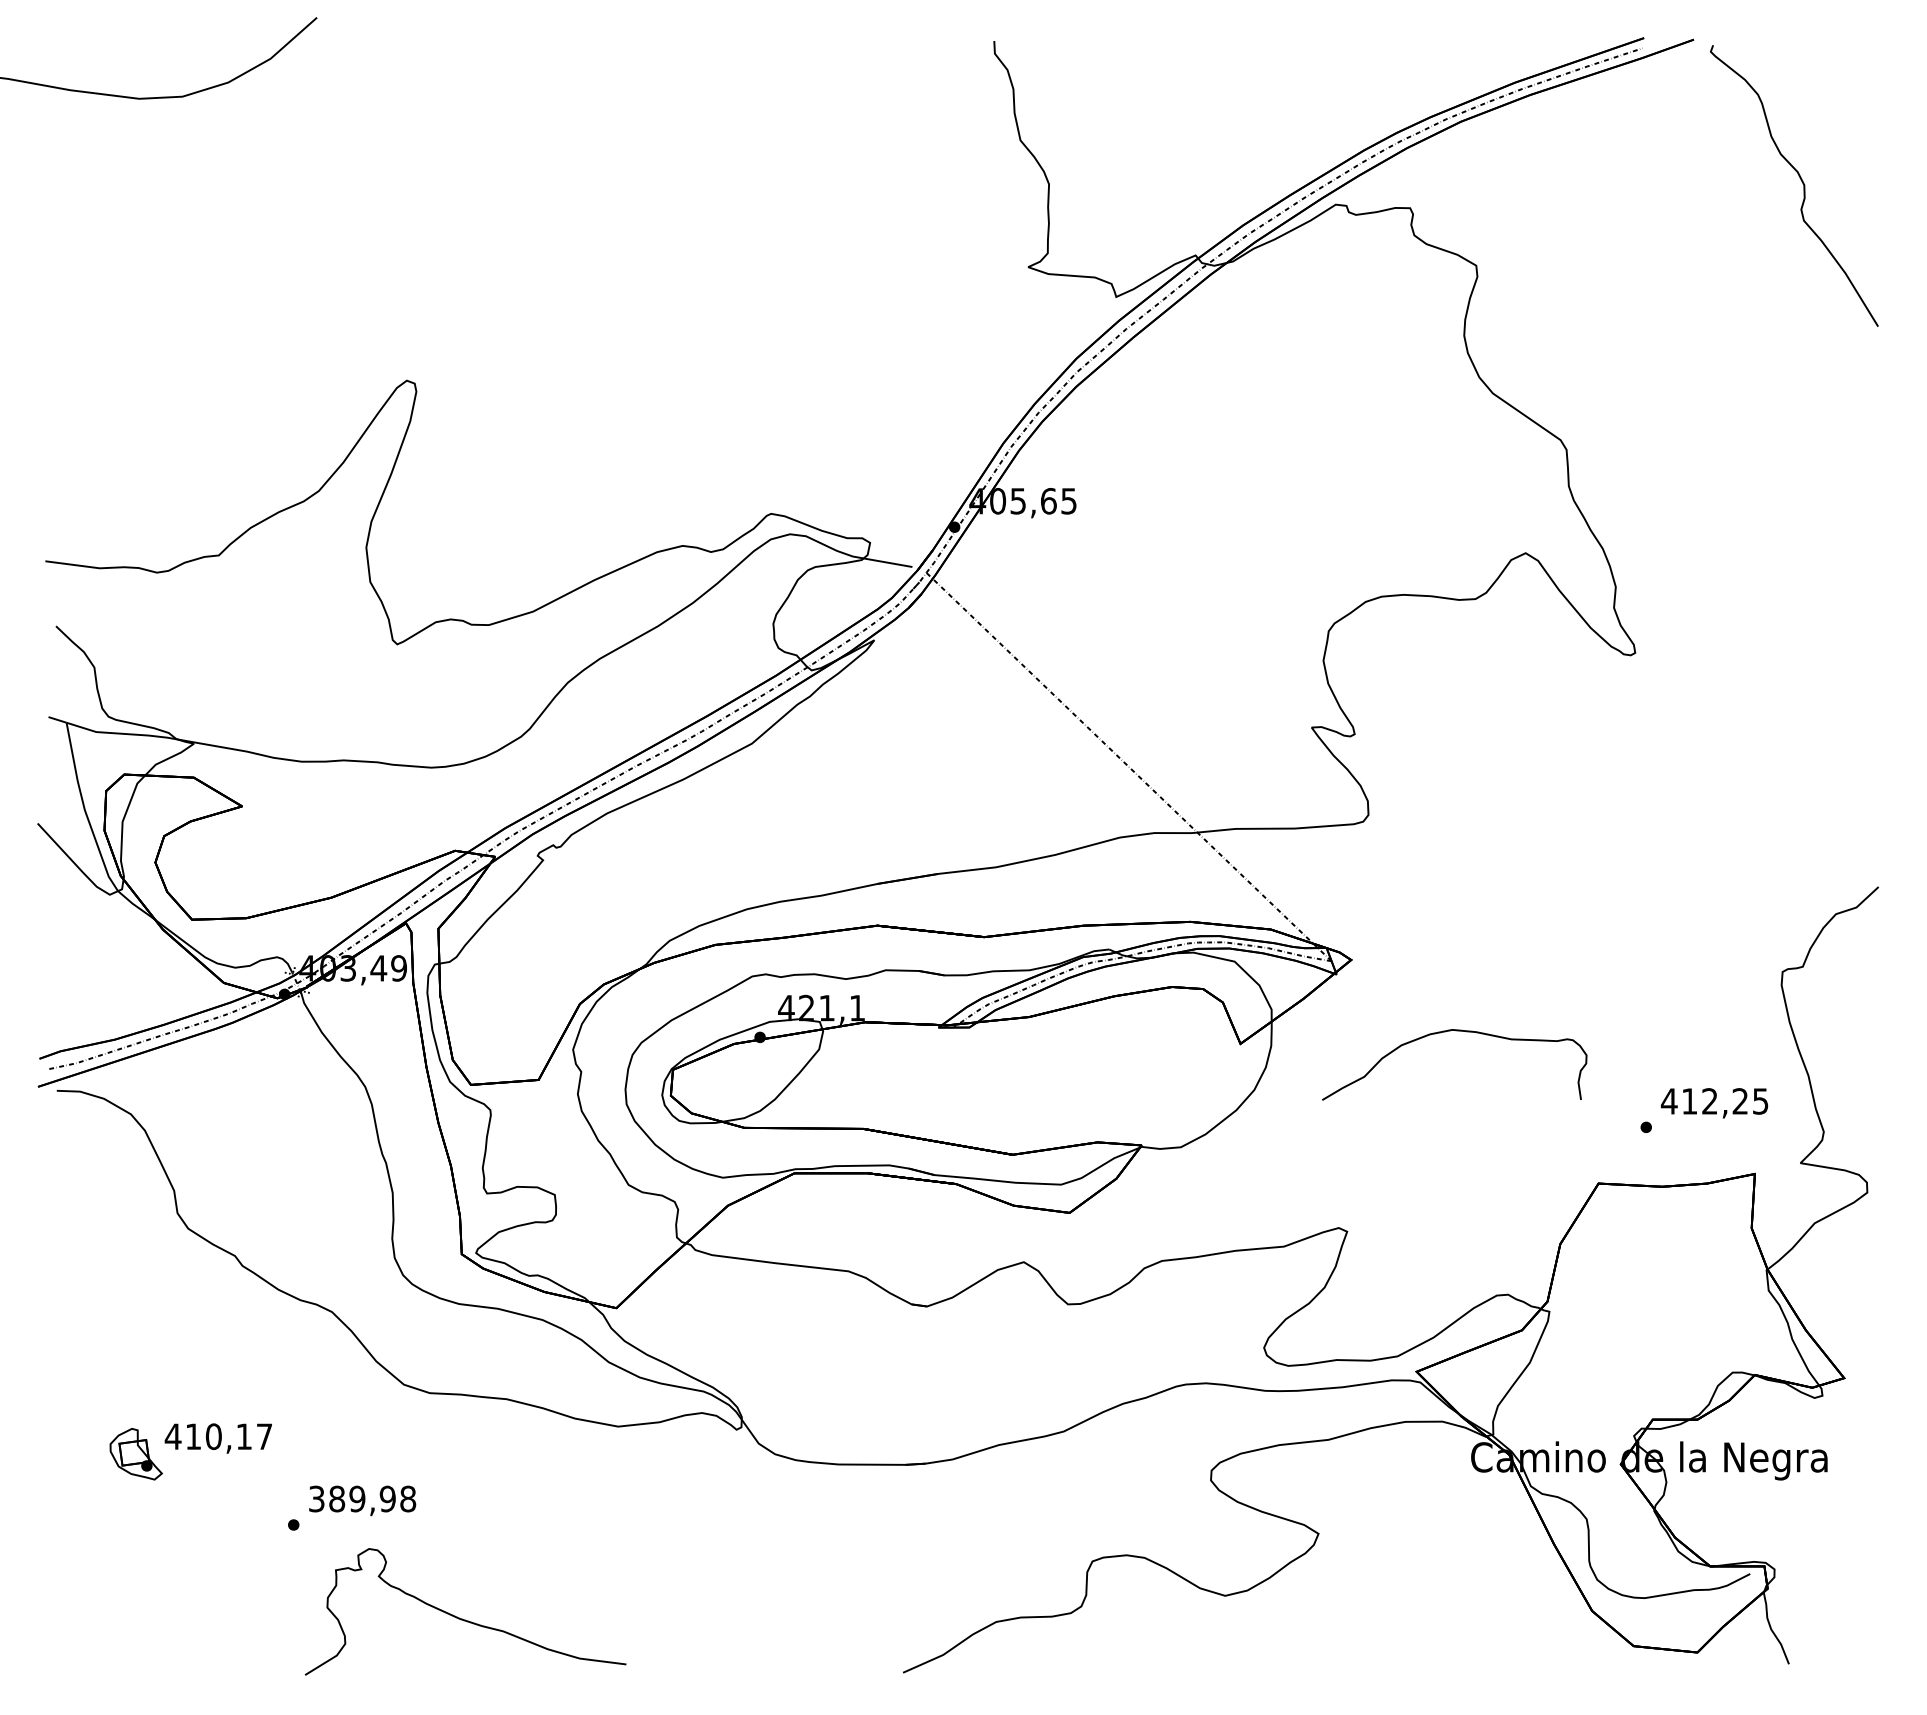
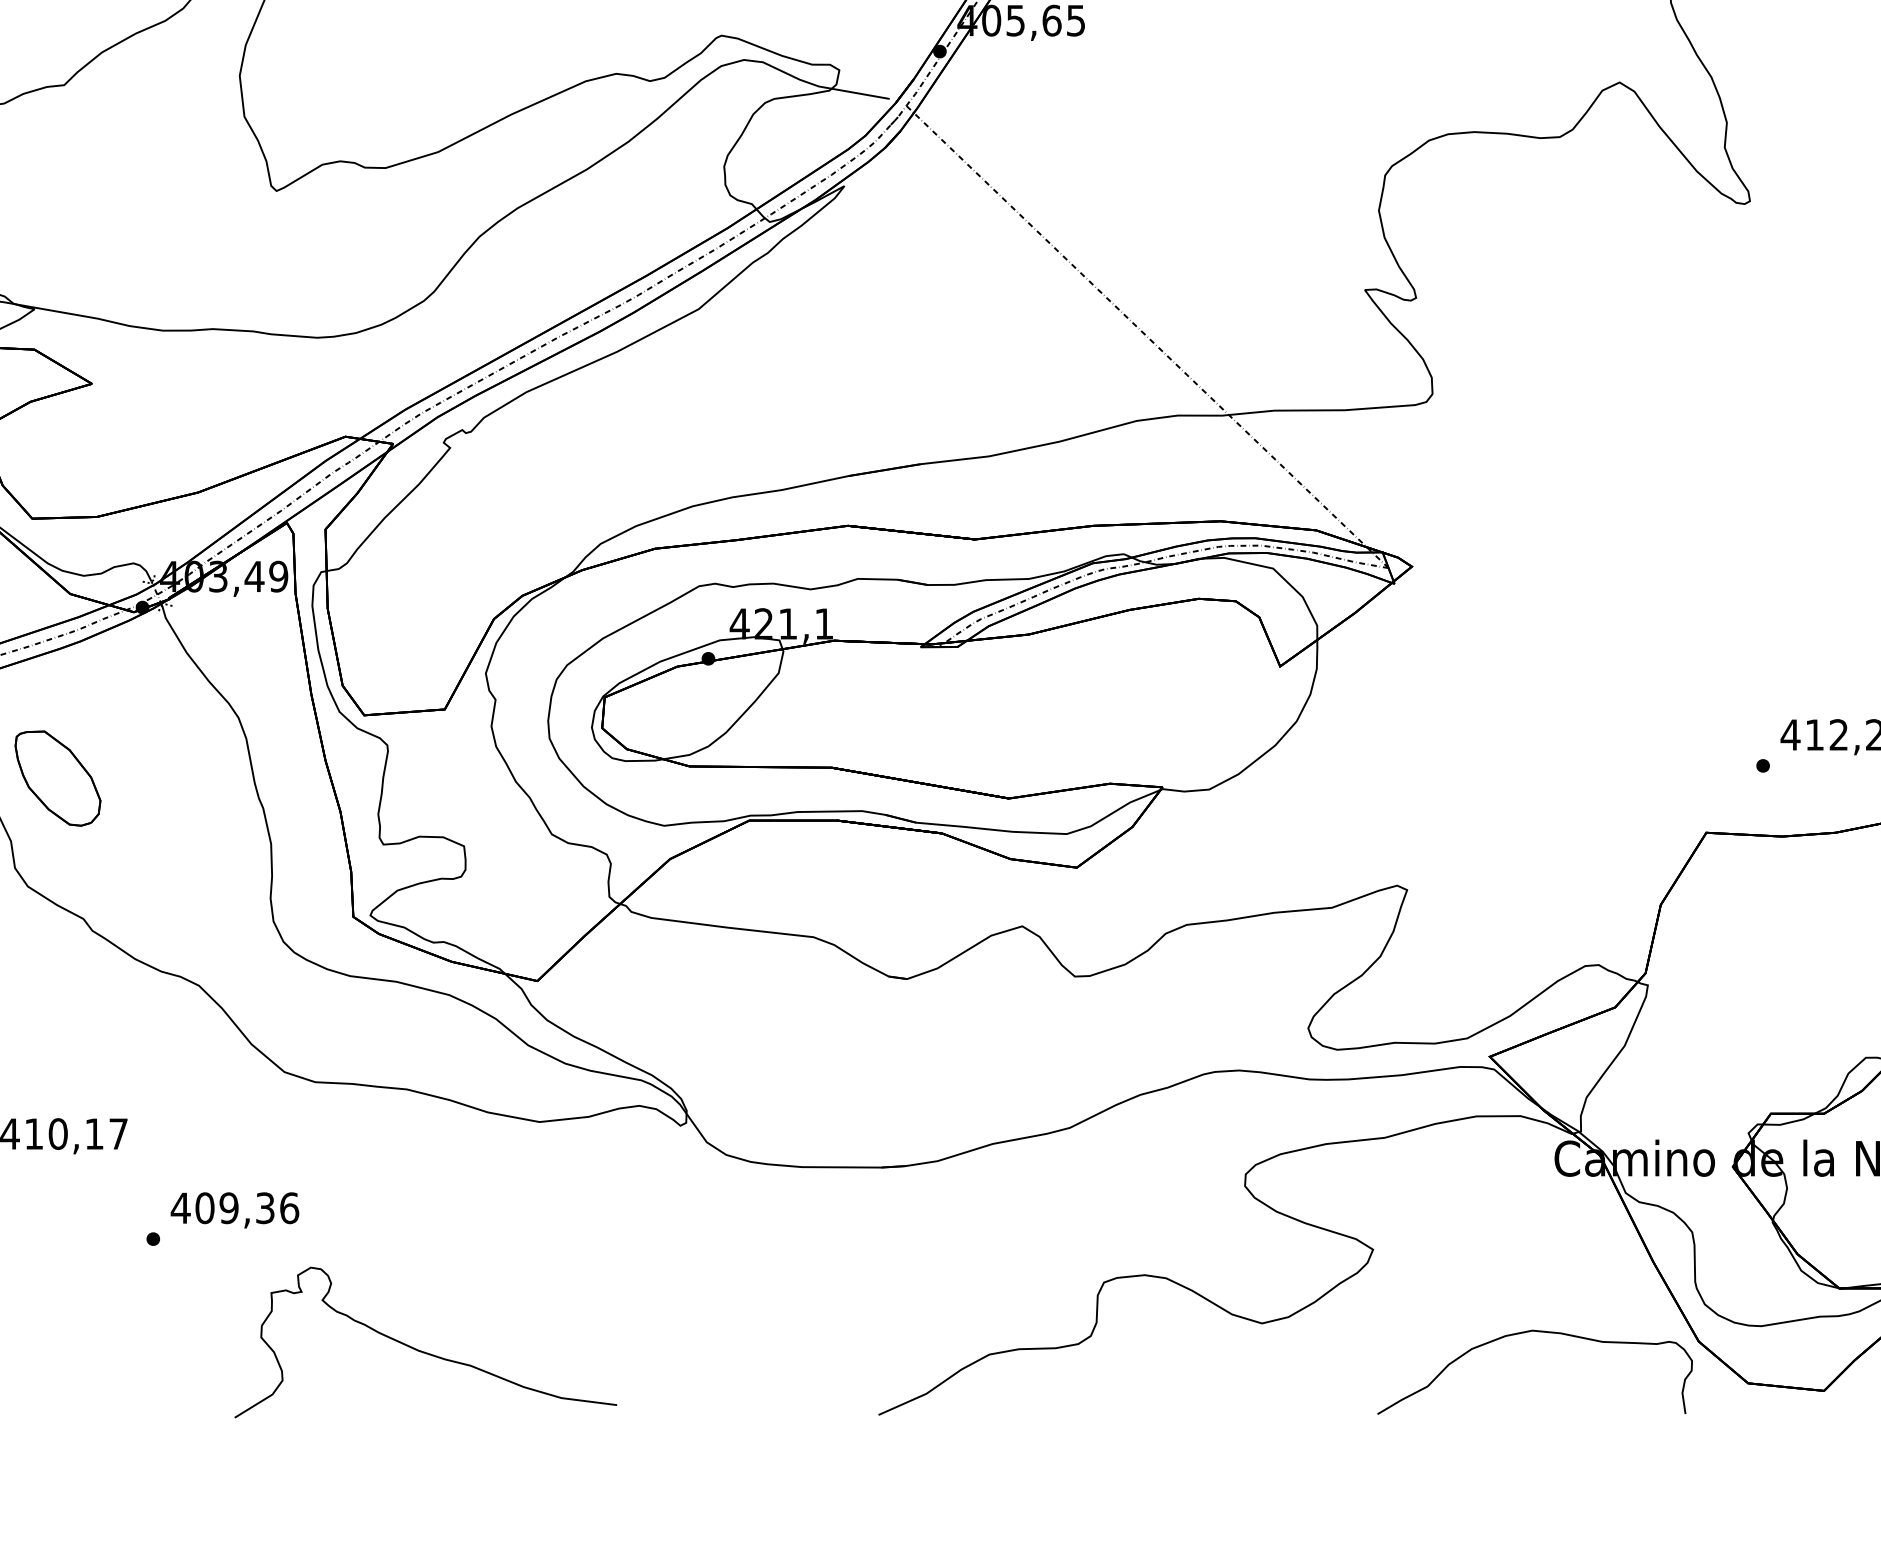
curve: (1455, 1031) -> (1536, 1332), moved
part: (213, 1137) -> (57, 777), added
text: (362, 1498) -> (235, 1207), 389,98 -> 409,36
curve: (462, 1618) -> (422, 1350), moved

